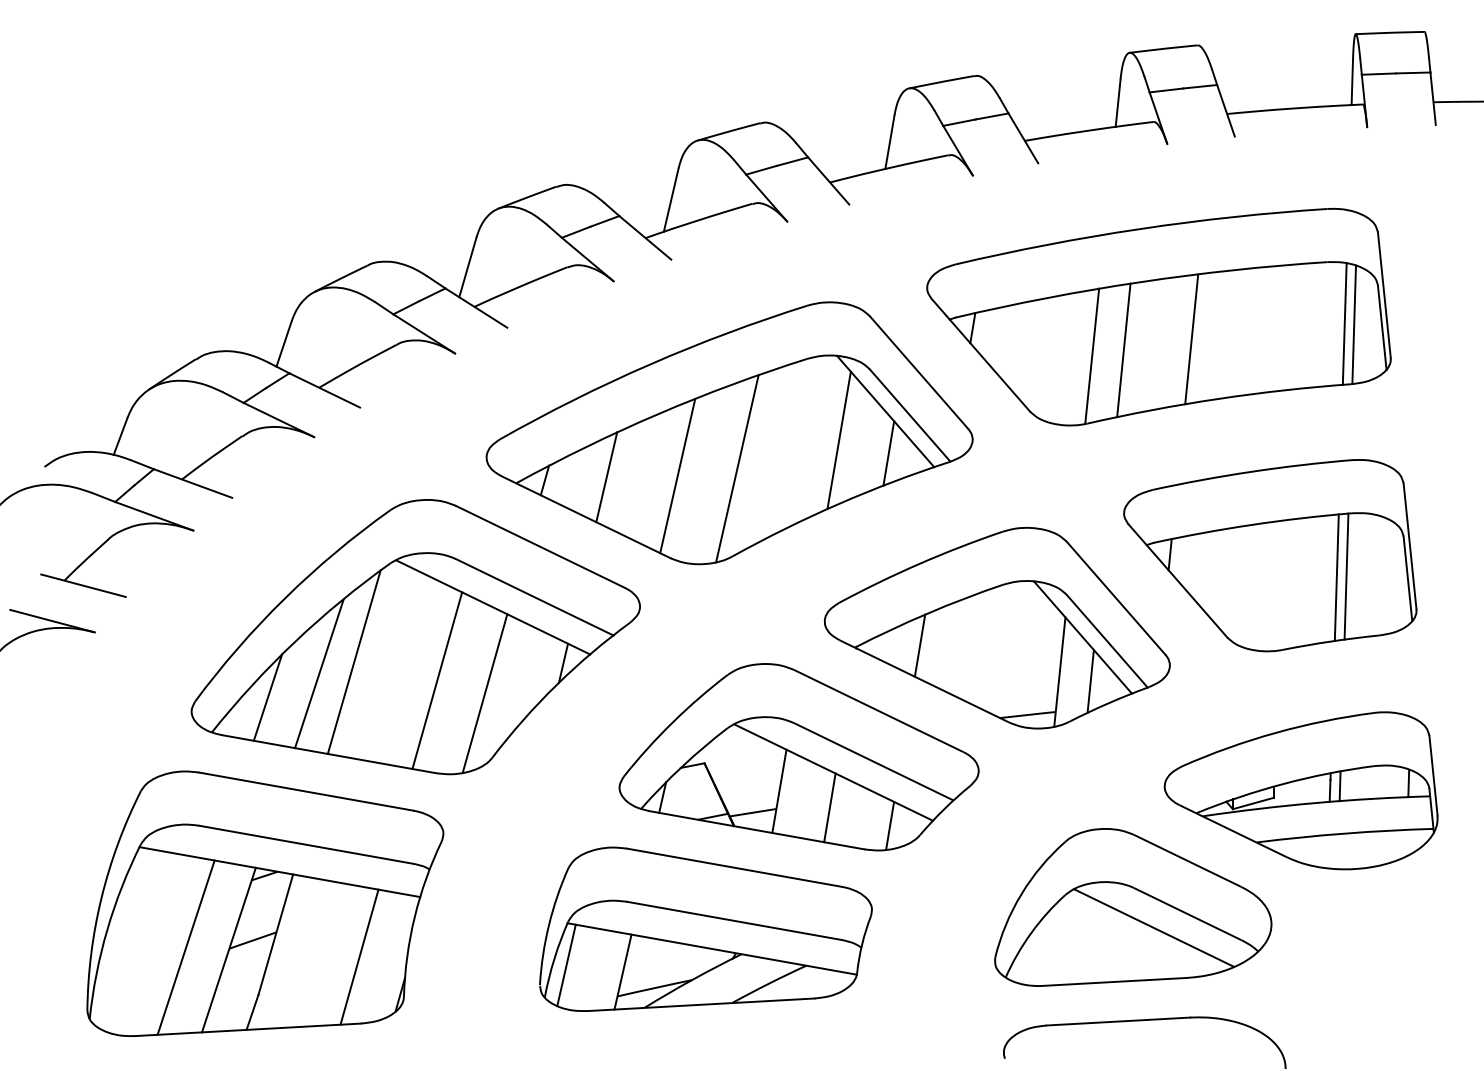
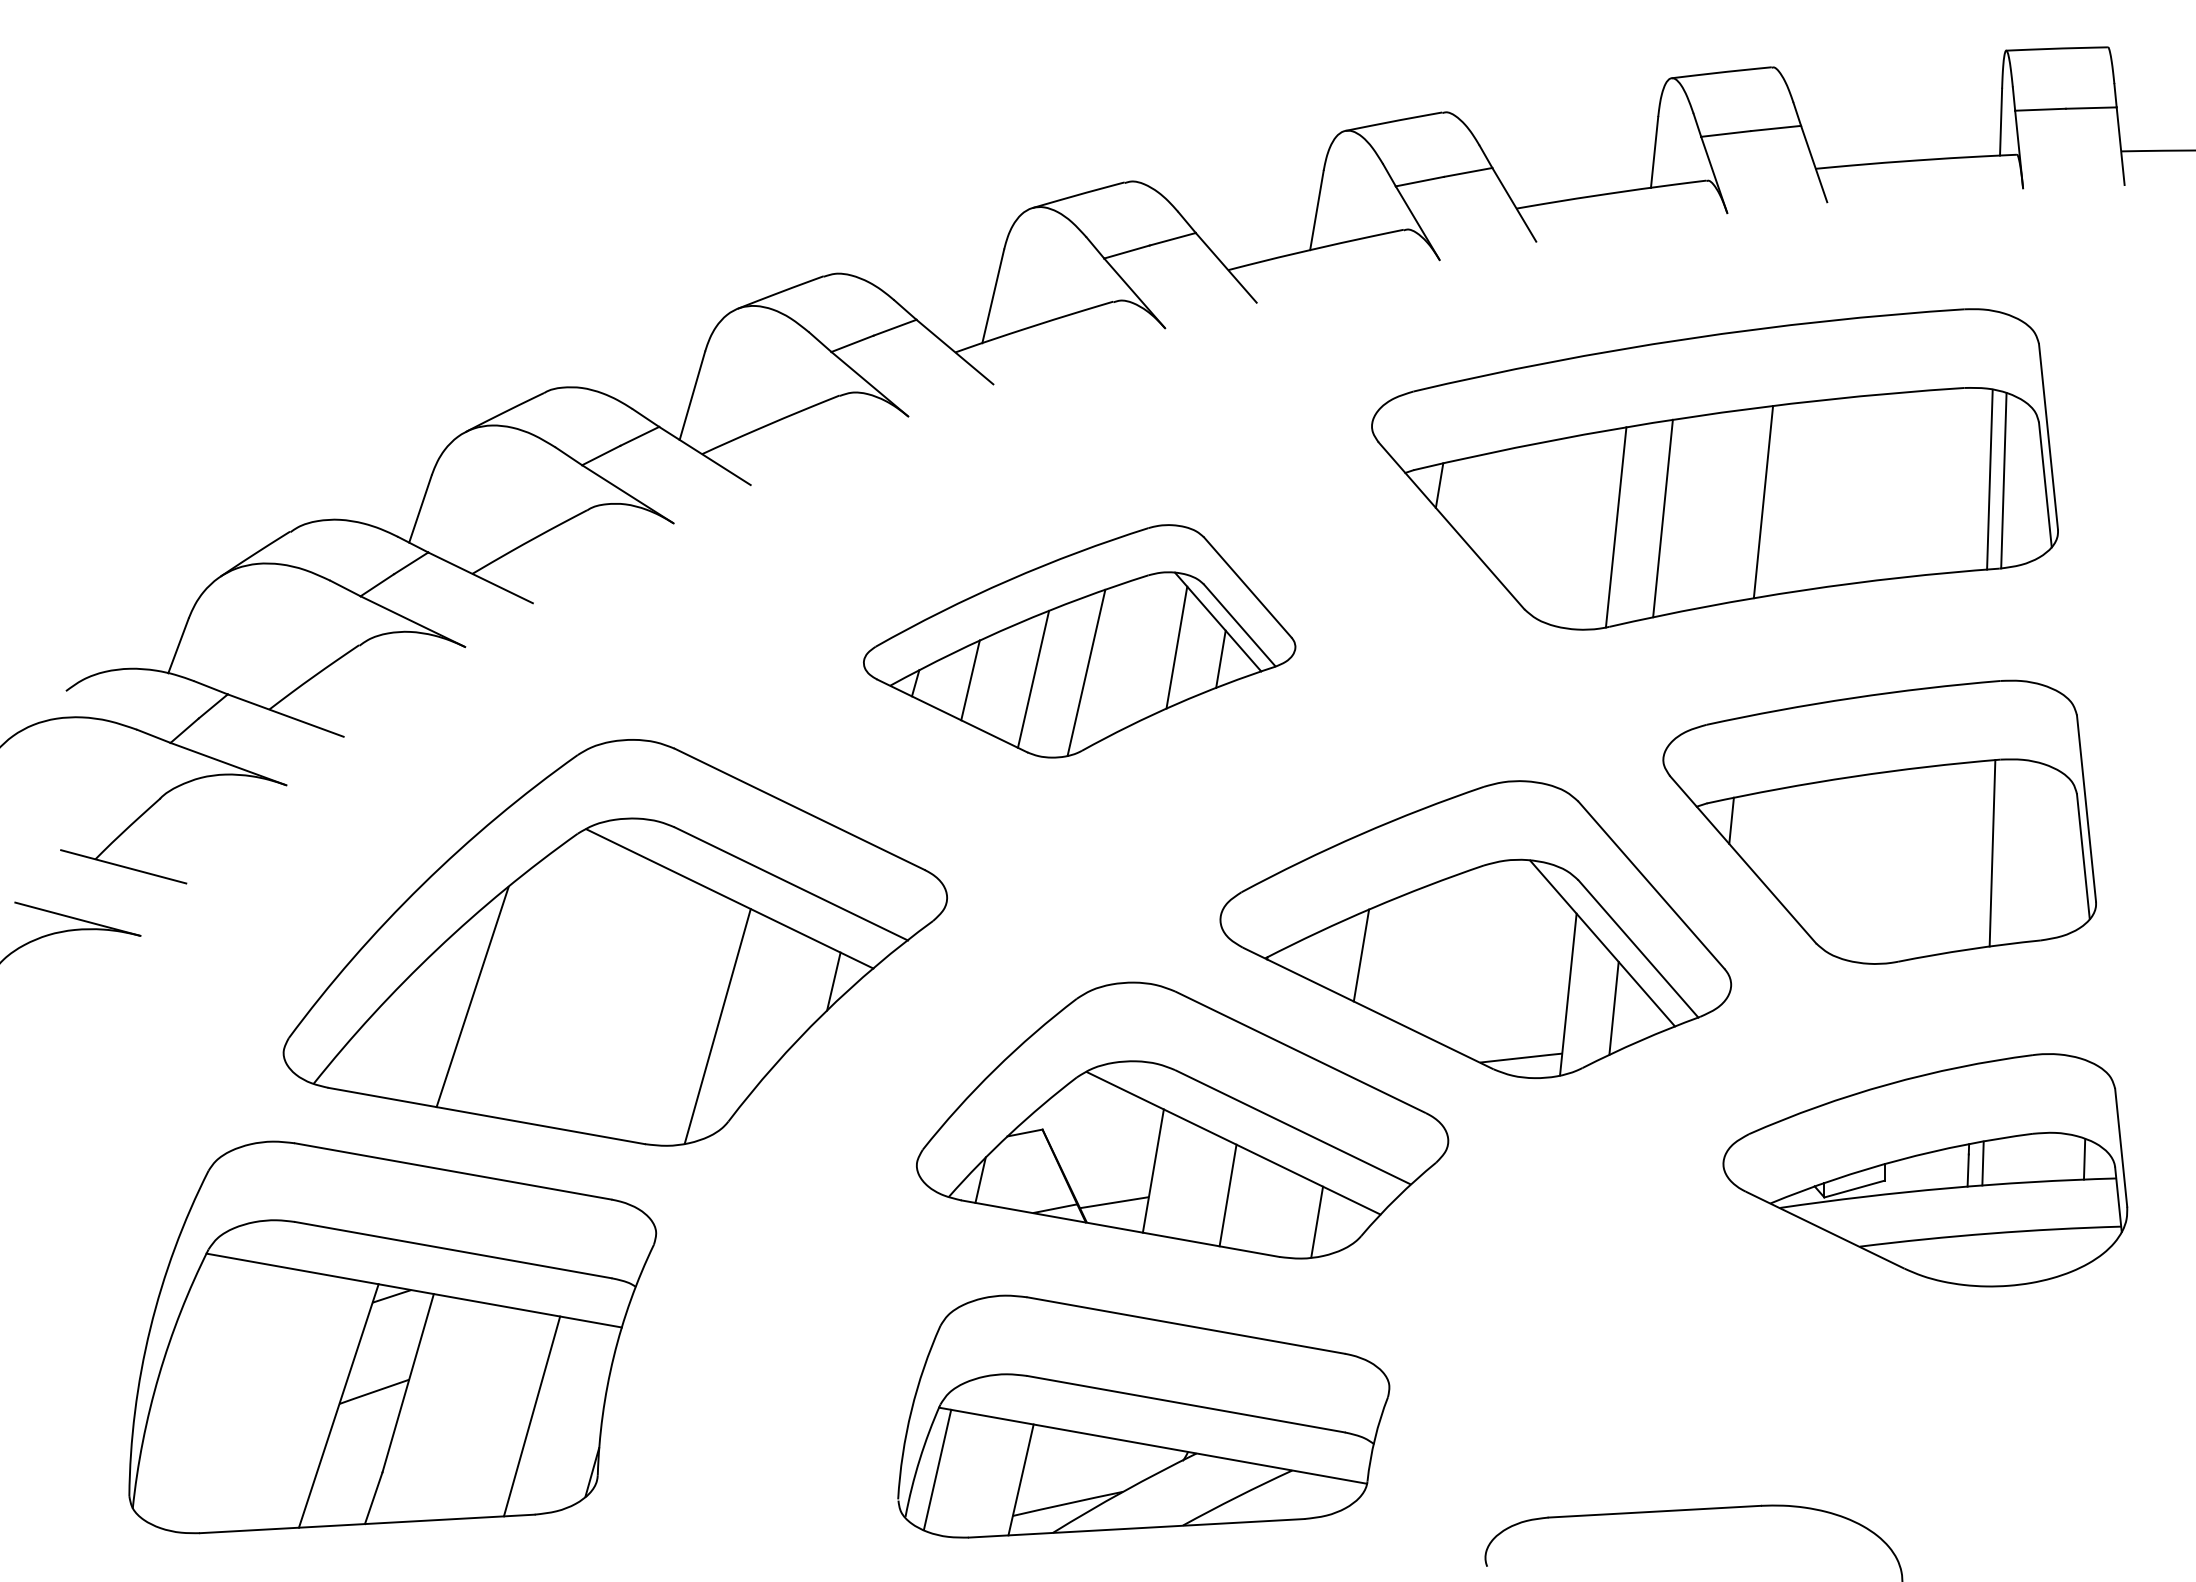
part: (729, 433) -> (1079, 641), size x0.6
line: (1336, 577) -> (1977, 854), removed
line: (353, 661) -> (523, 978), removed
line: (437, 680) -> (647, 1007), removed
line: (267, 697) -> (395, 1032), removed
part: (1133, 907) -> (1677, 1342), removed
part: (705, 928) -> (1143, 1415), moved
line: (185, 947) -> (274, 1402), removed

